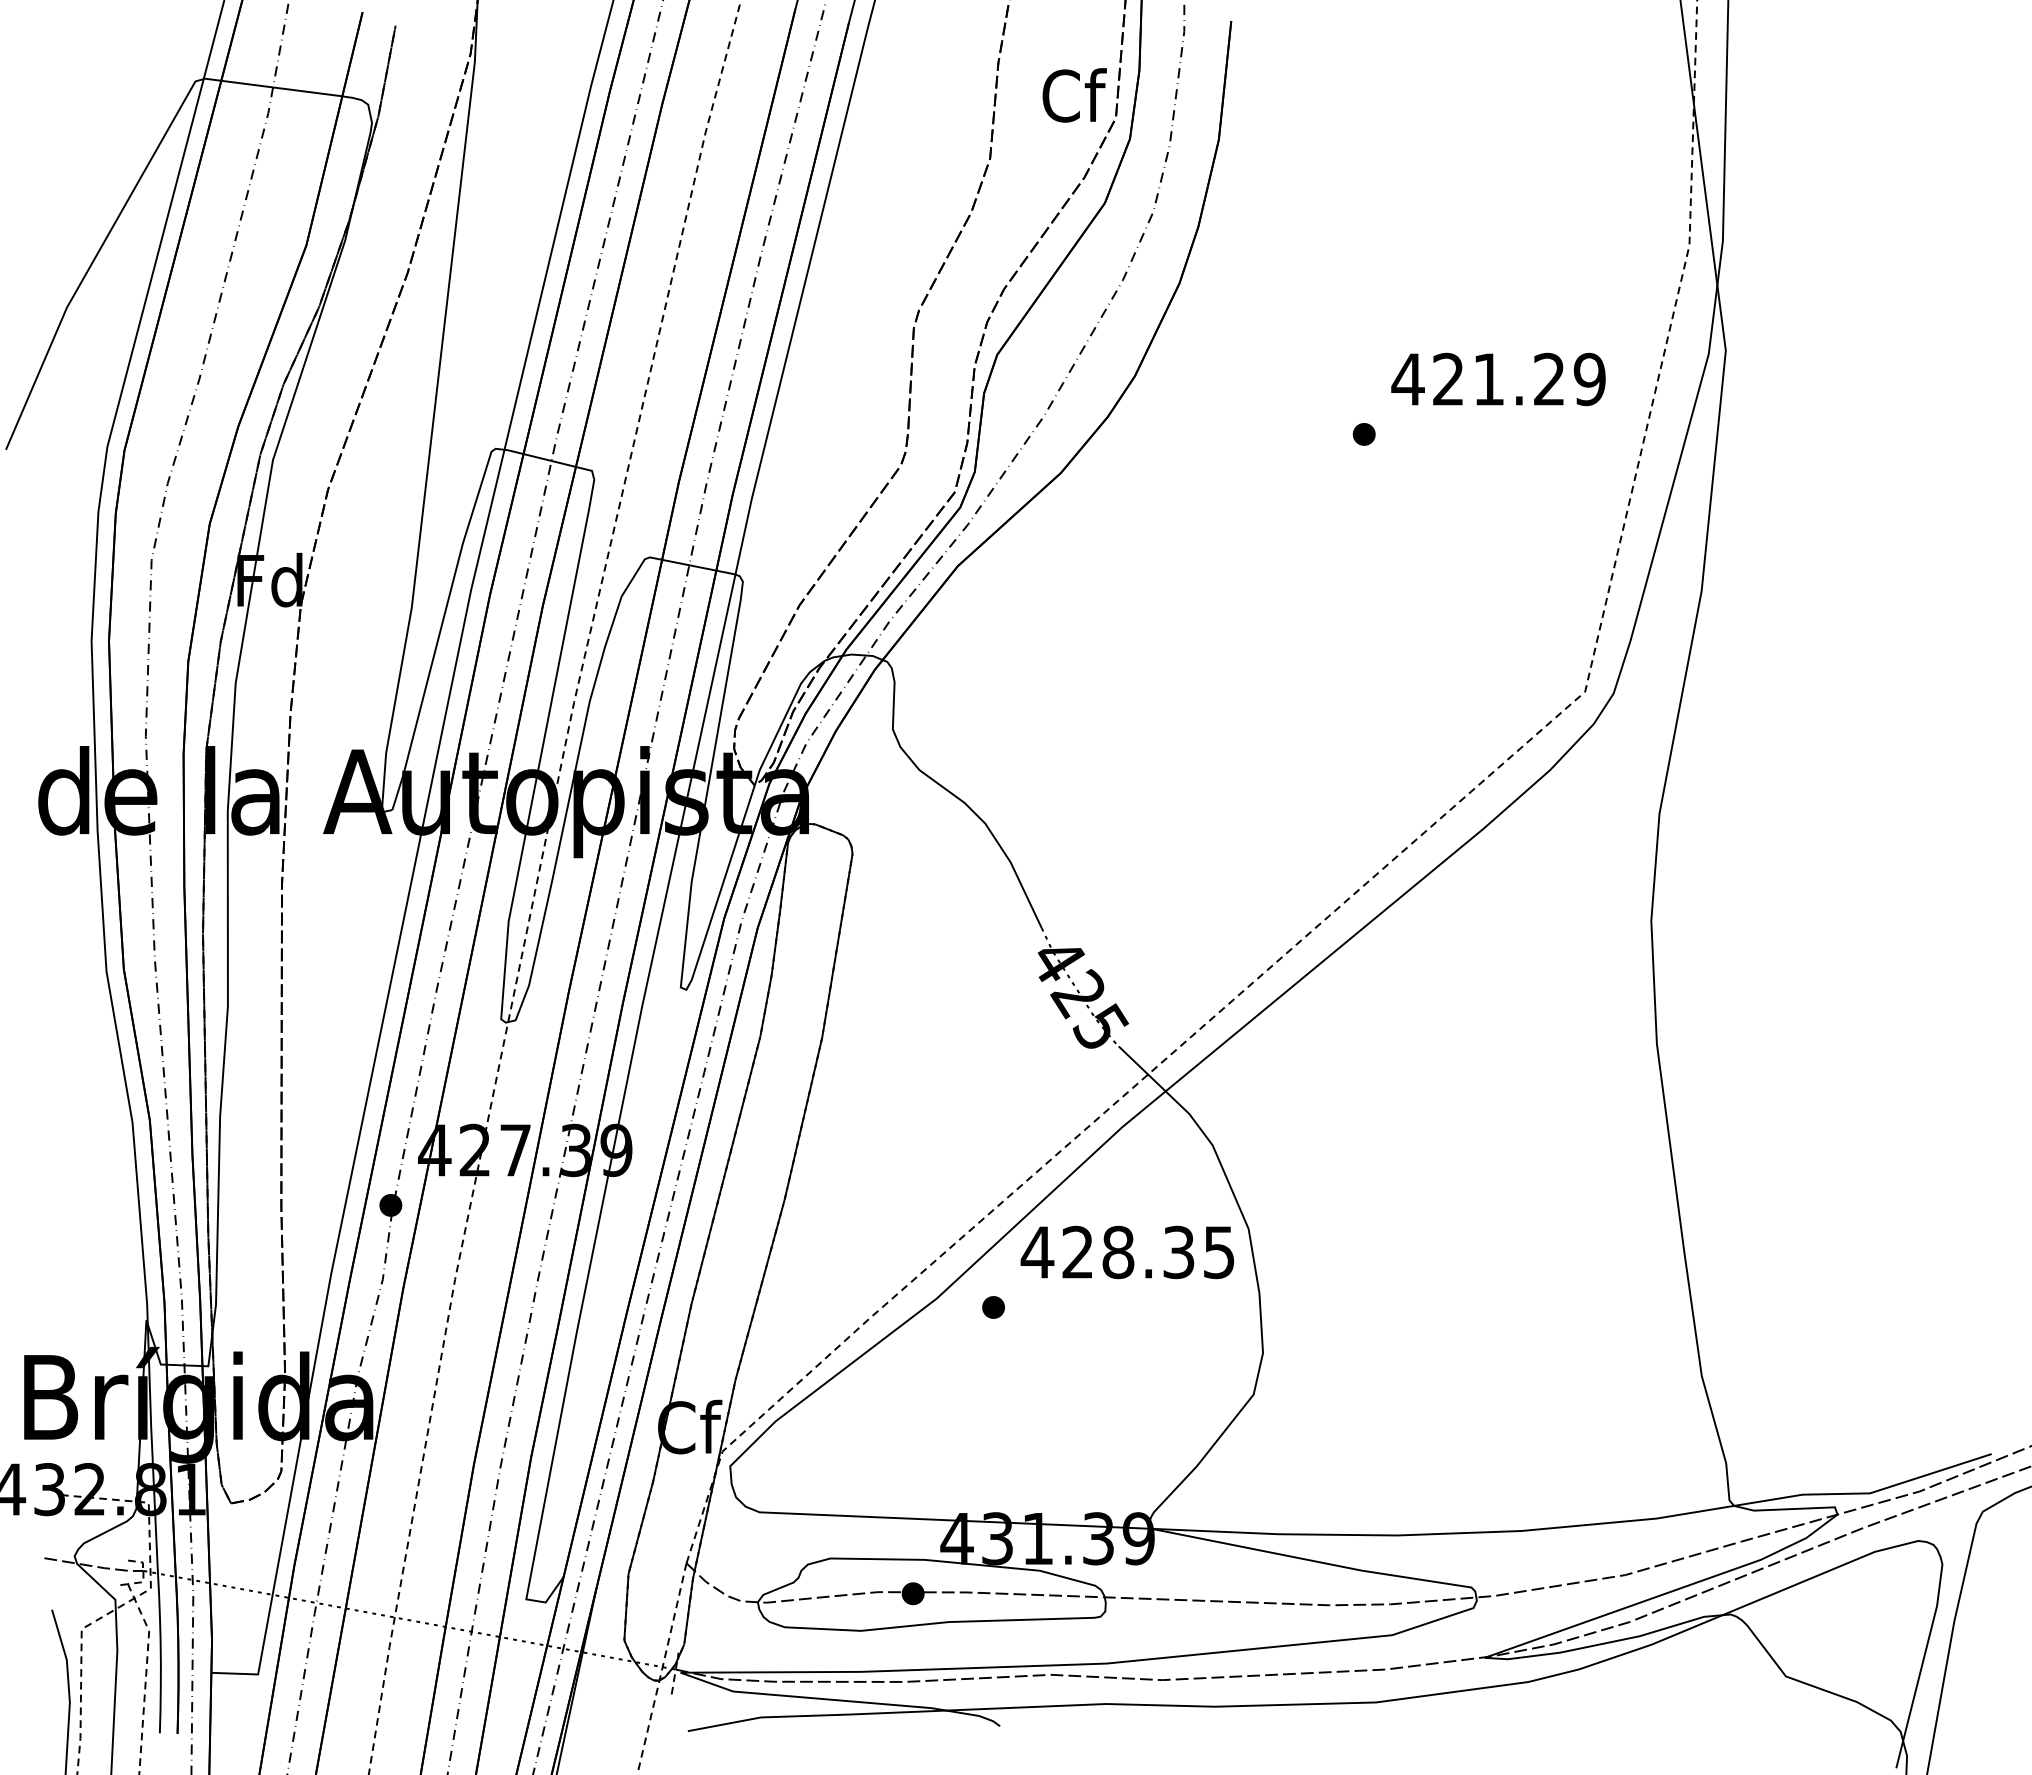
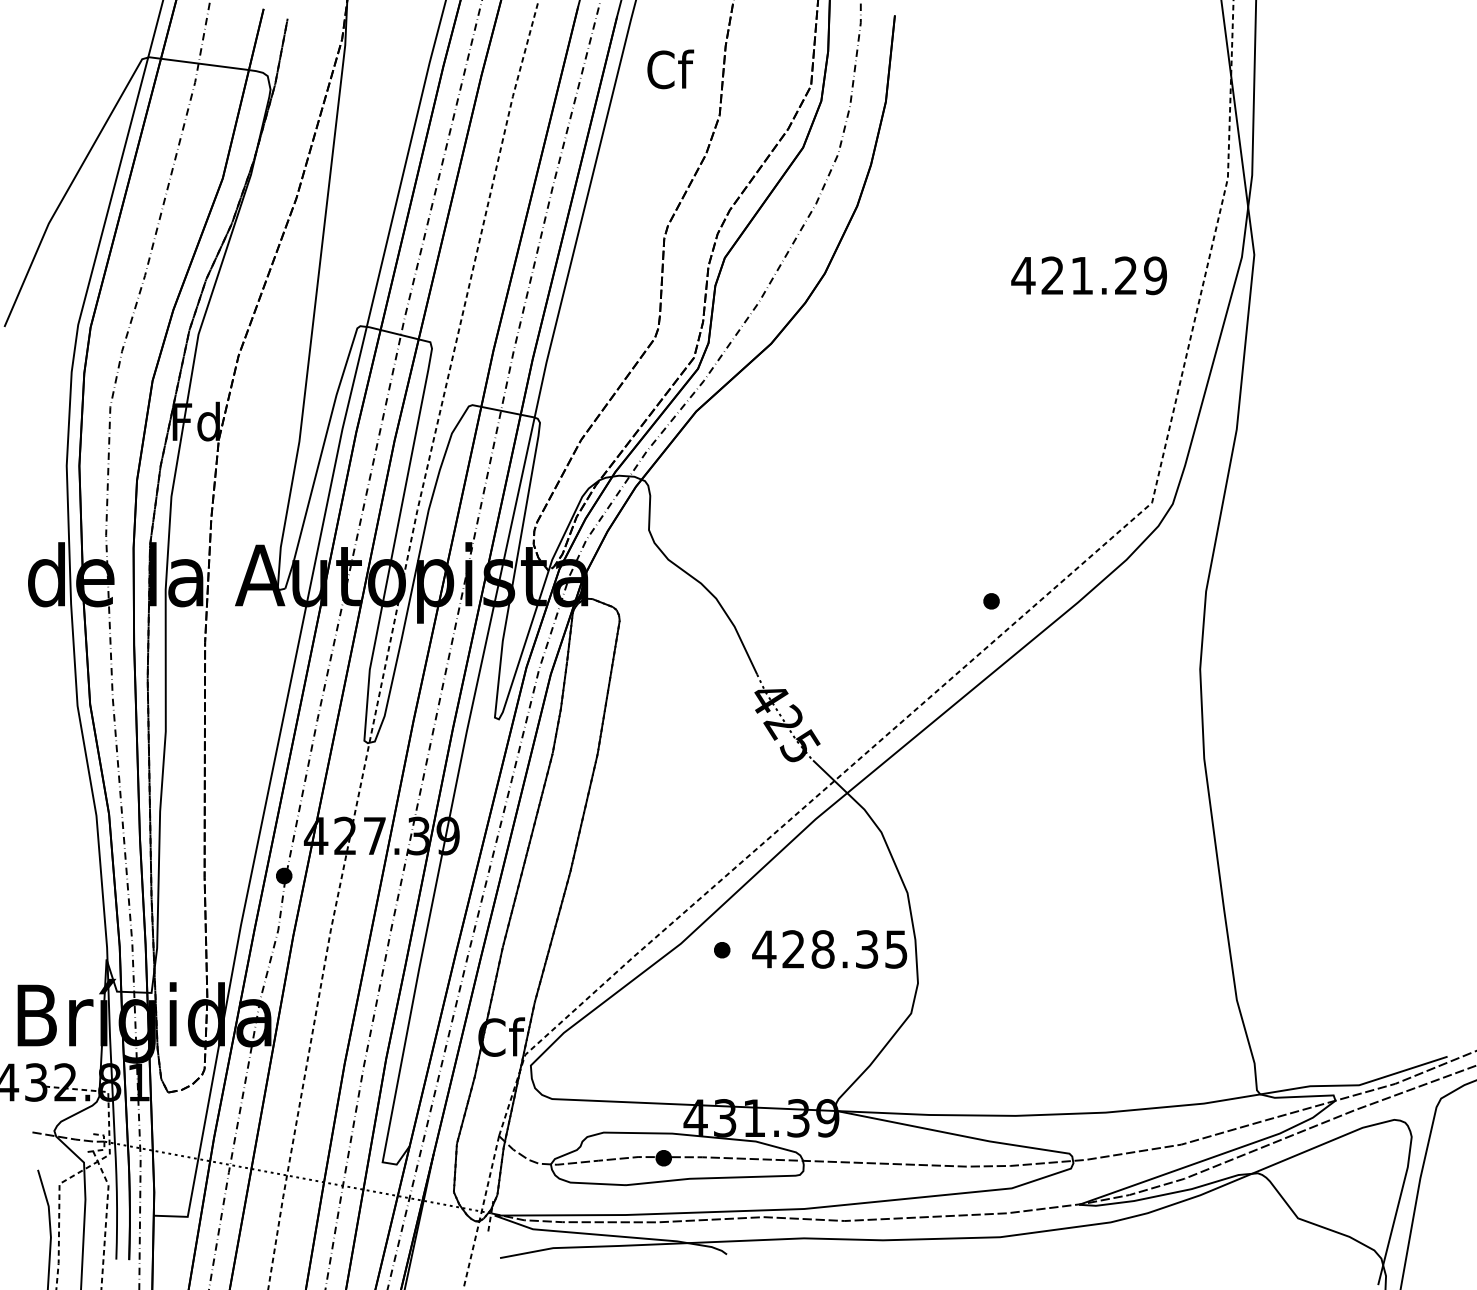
text: (1074, 95) -> (670, 69), moved
part: (1363, 434) -> (991, 601), moved
text: (1127, 1252) -> (829, 949), moved

